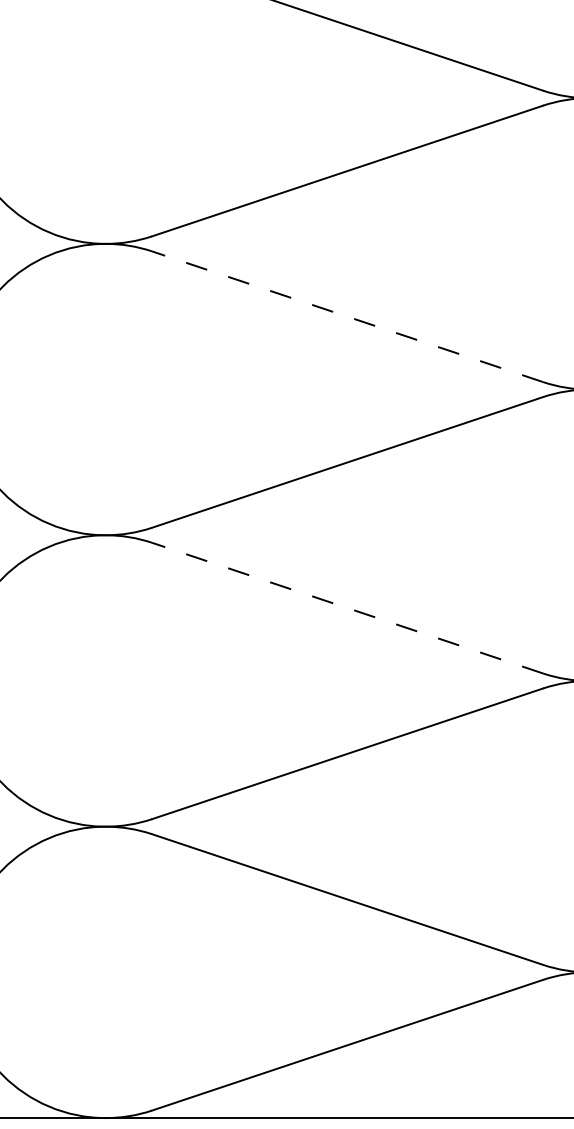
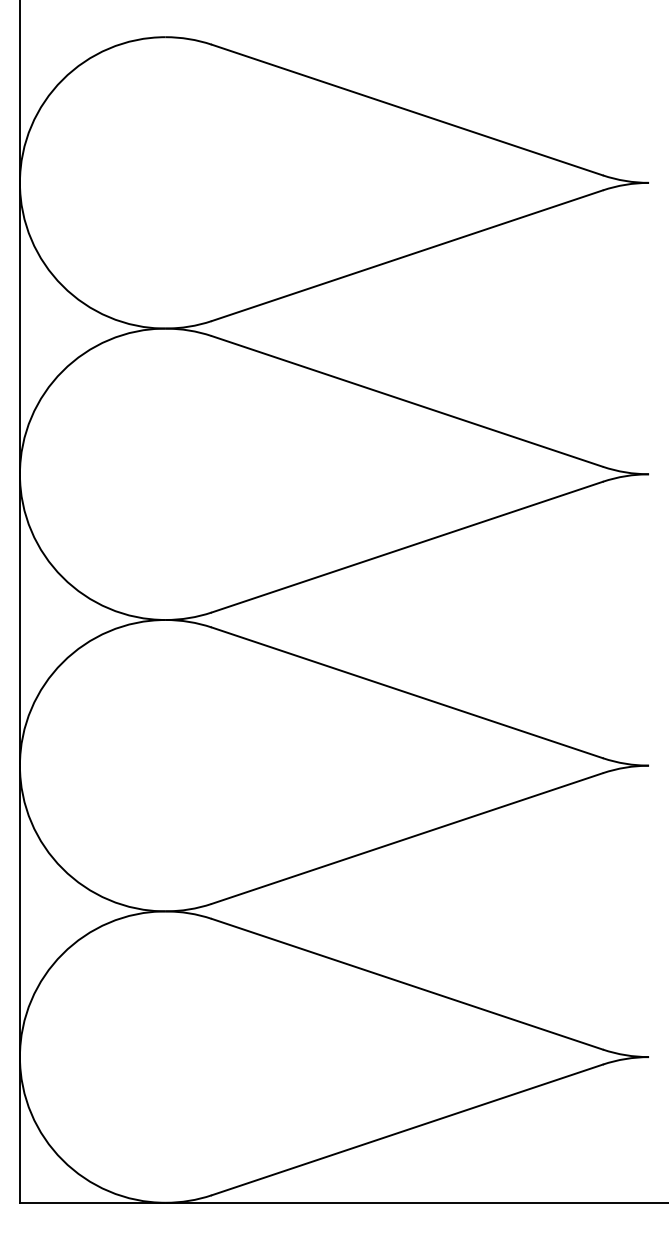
line: (346, 316) -> (406, 401), dashed -> solid
line: (346, 607) -> (406, 692), dashed -> solid

